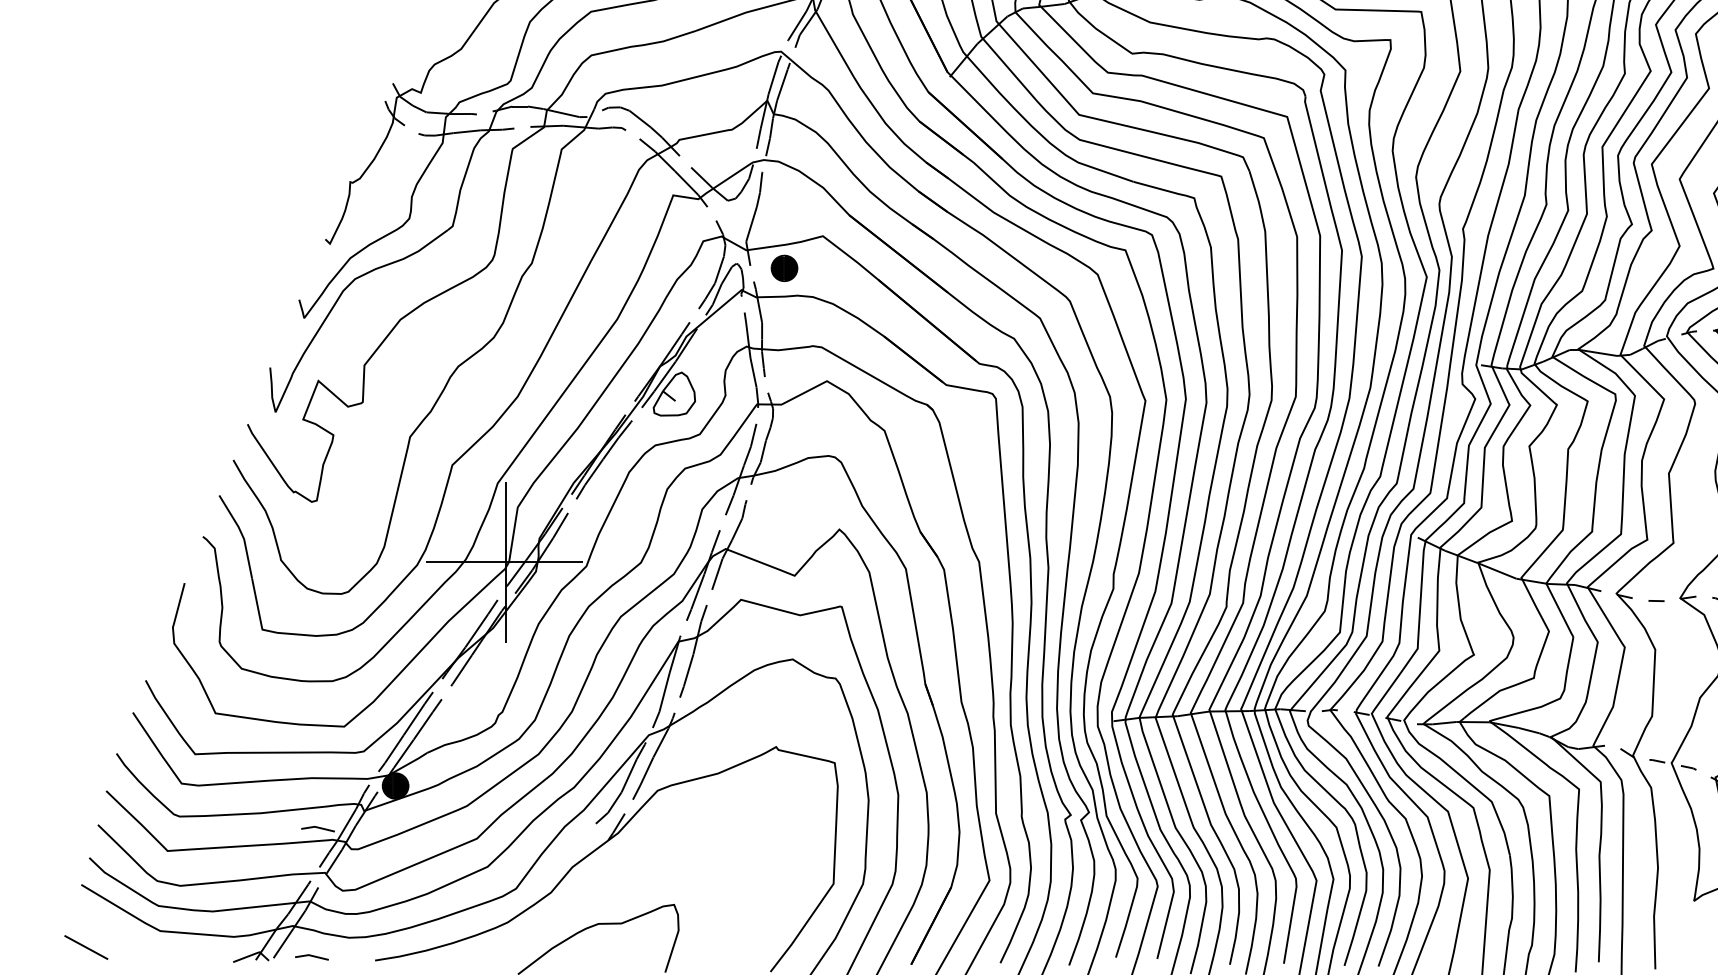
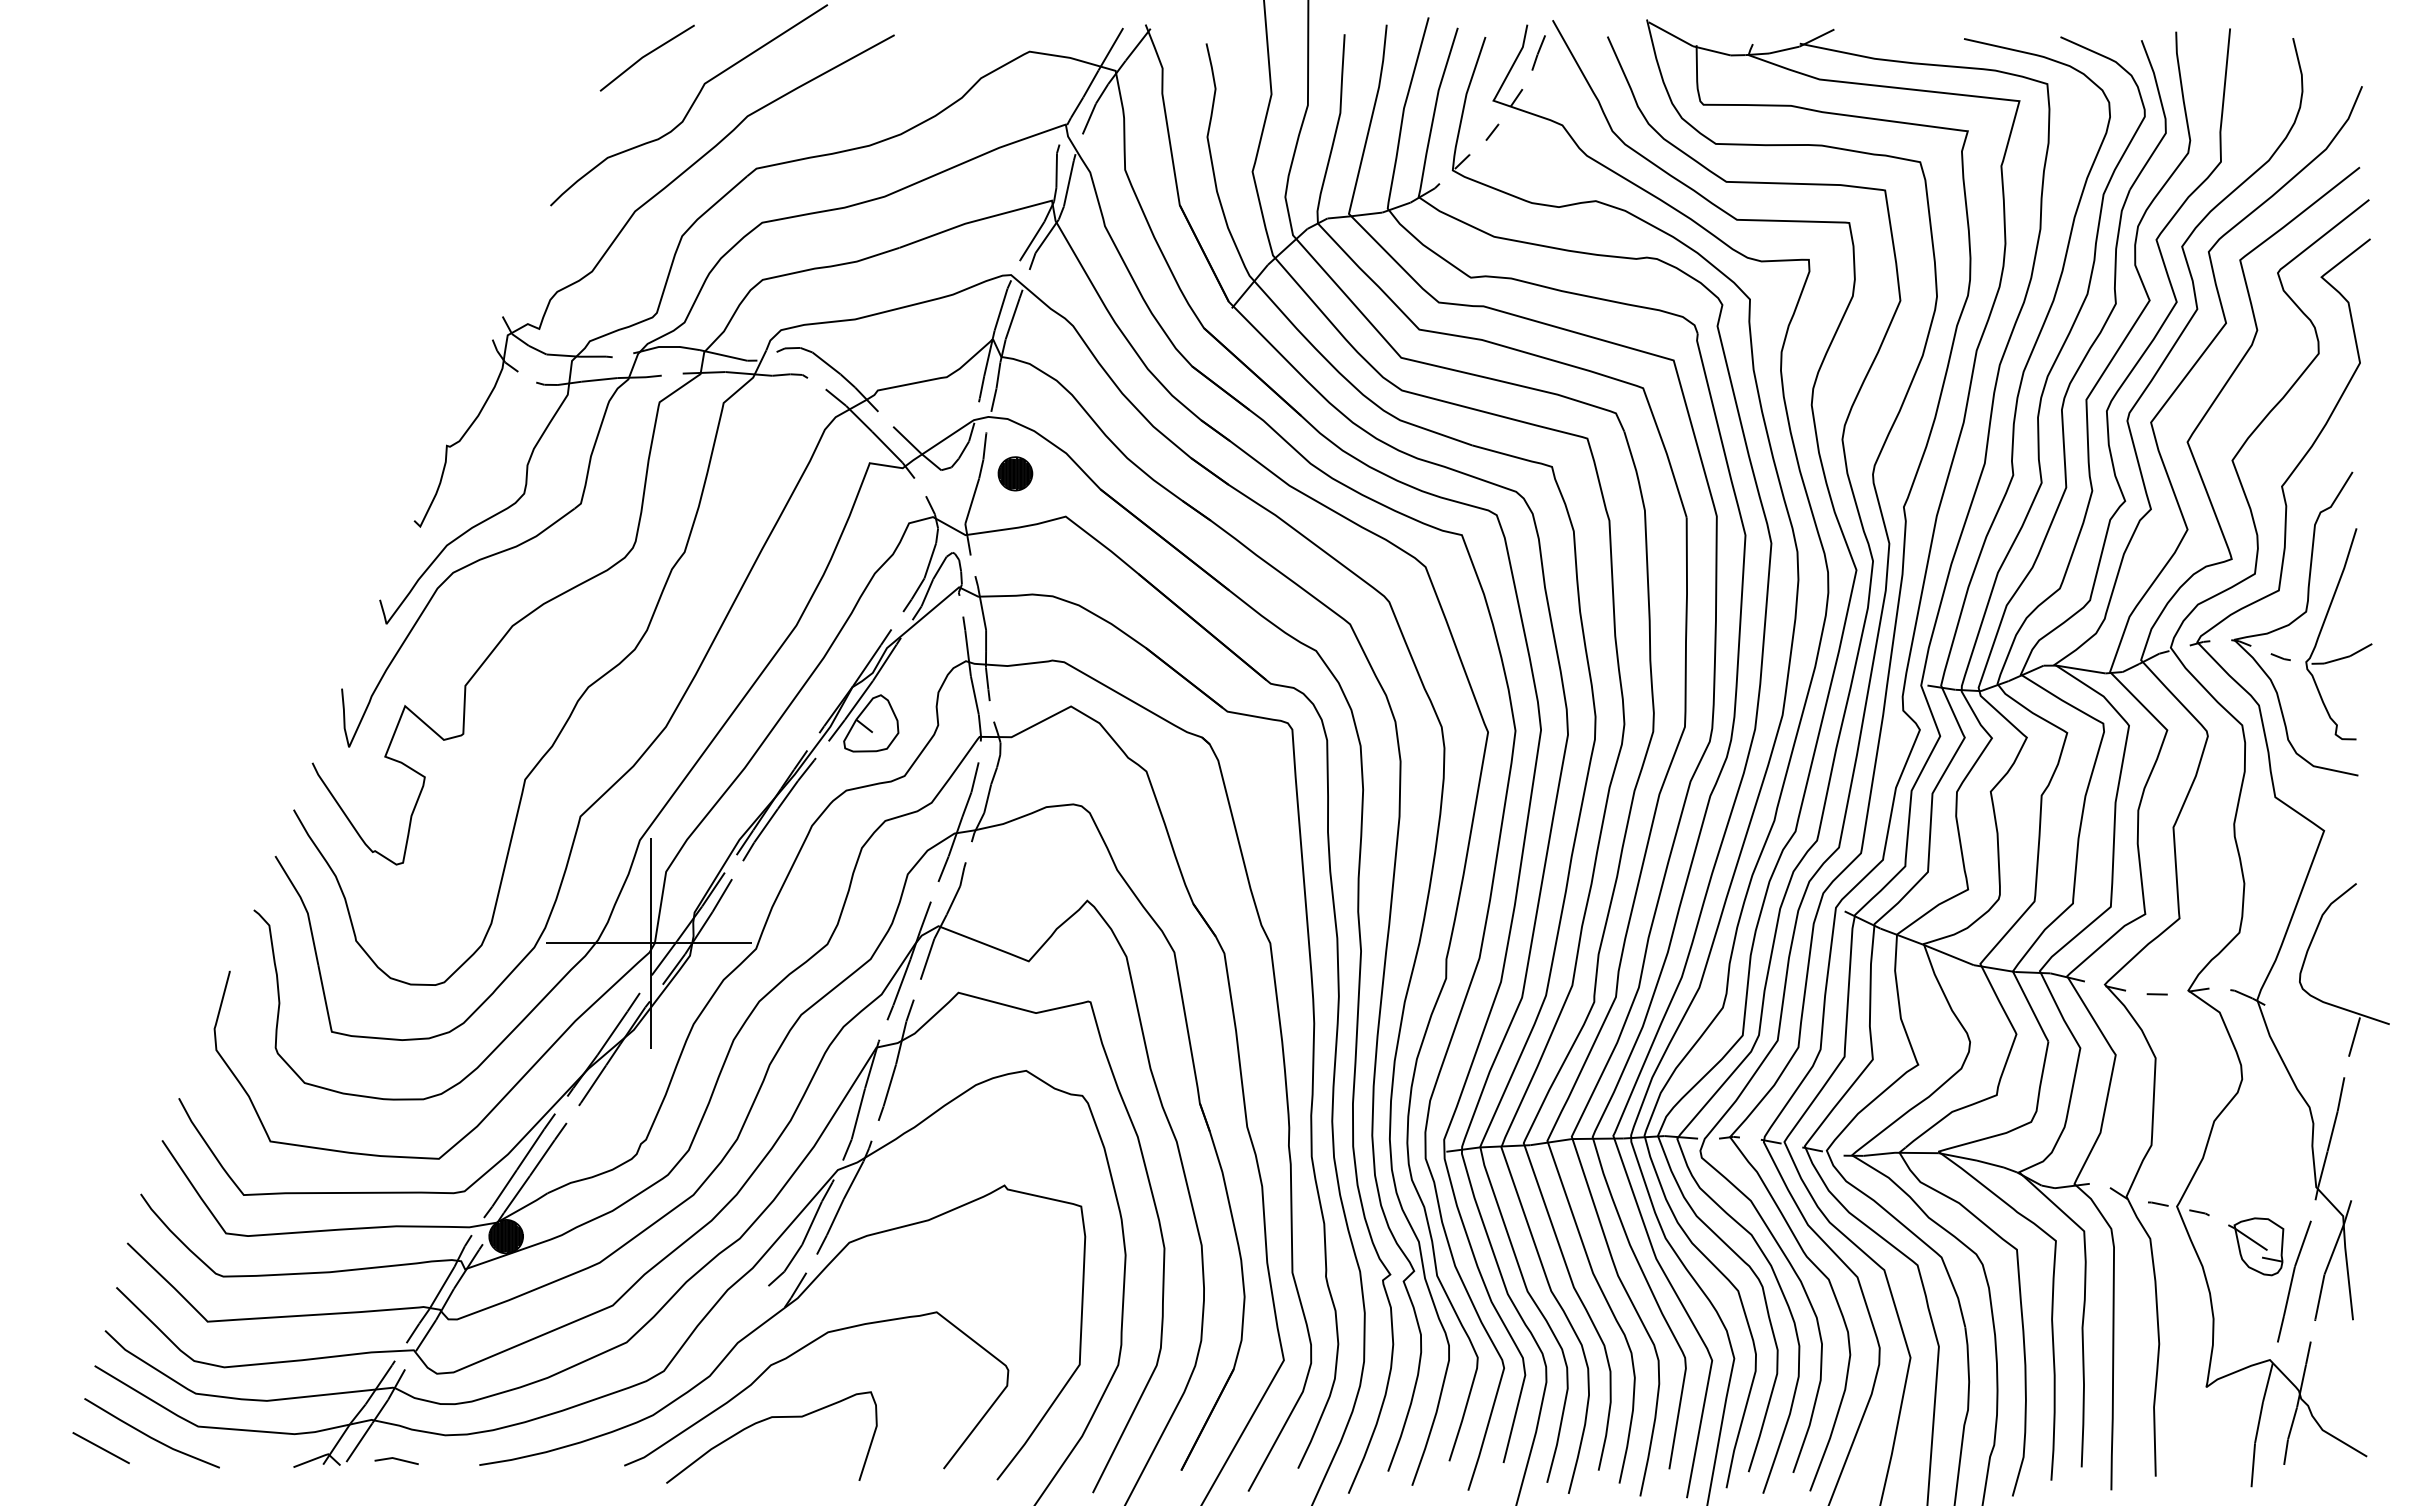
part: (784, 268) -> (1015, 473), moved
line: (317, 827) -> (404, 1291), removed
curve: (615, 876) -> (794, 1354), added
curve: (123, 937) -> (149, 1435), added

